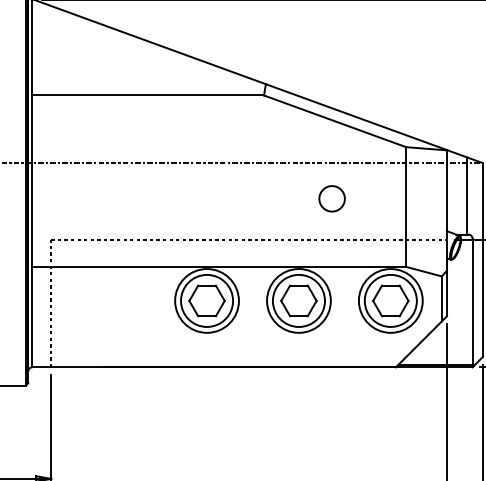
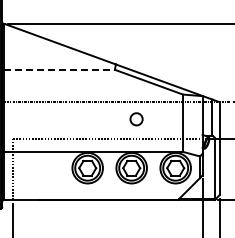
line: (150, 94) -> (60, 69), solid -> dashed
circle: (331, 199) -> (136, 119), moved

